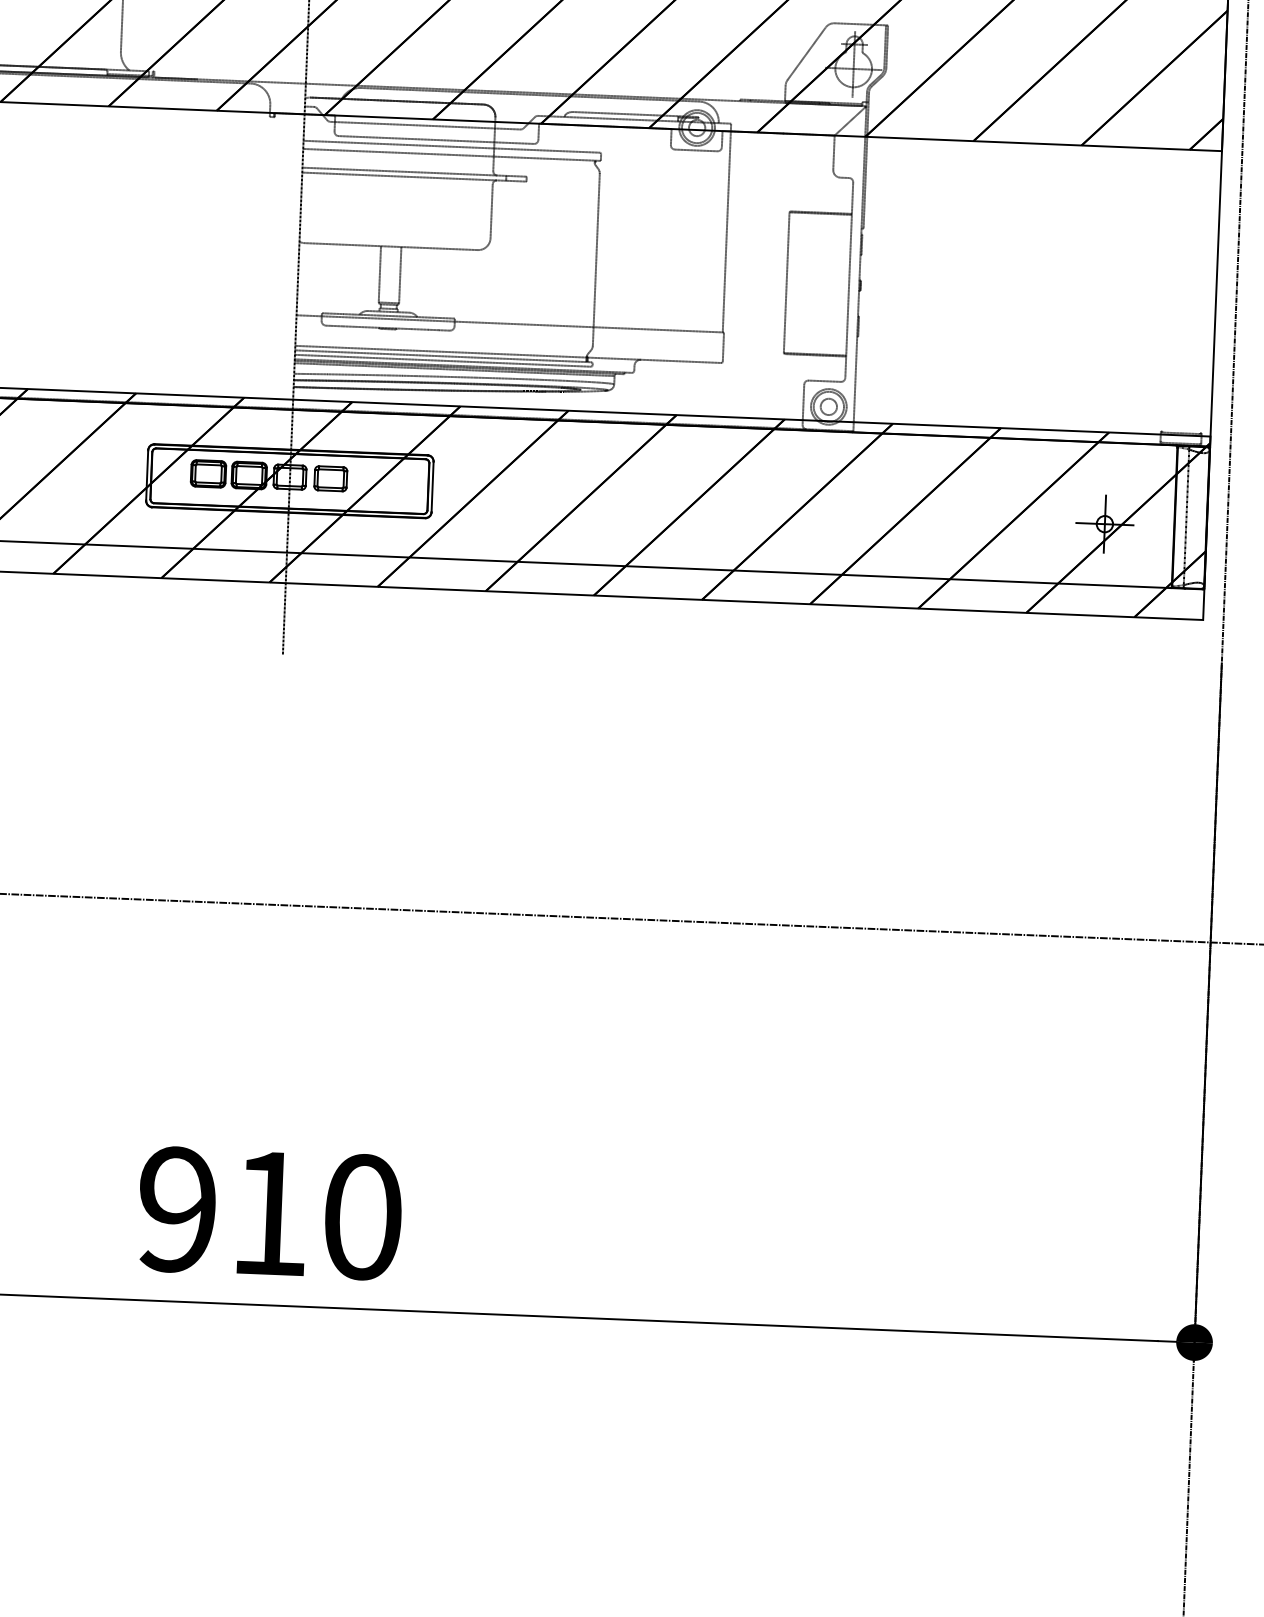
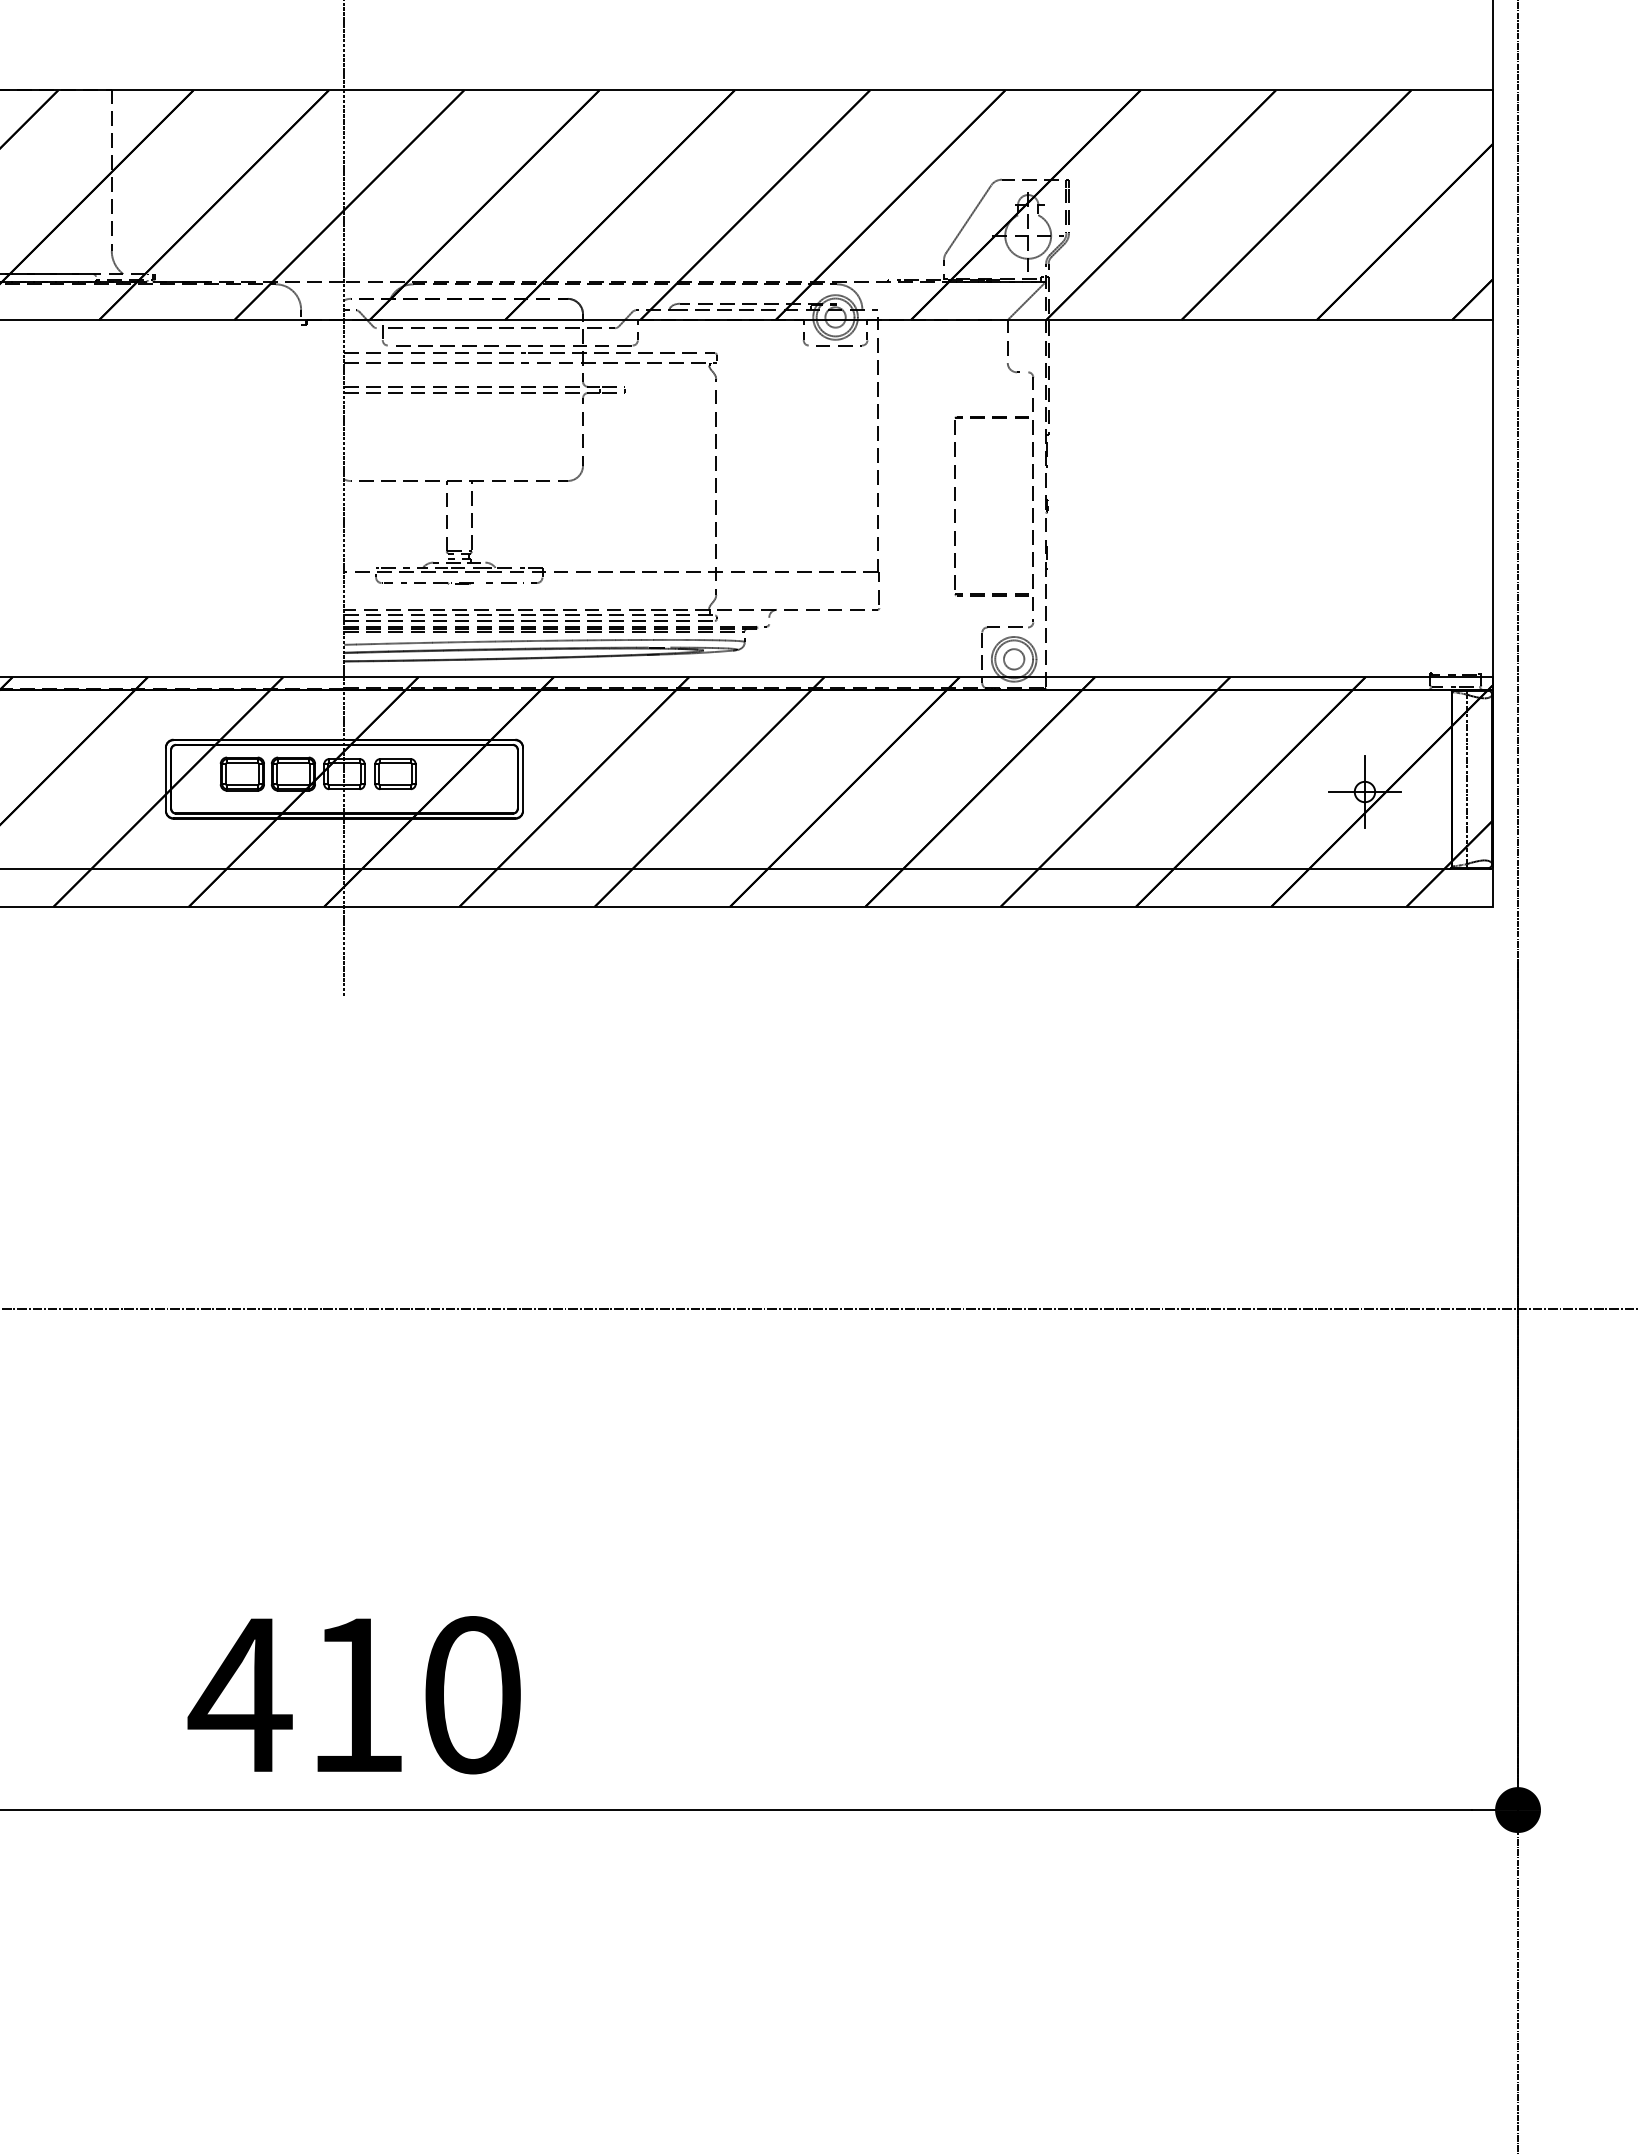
text: (176, 1209) -> (239, 1695), 910 -> 410

